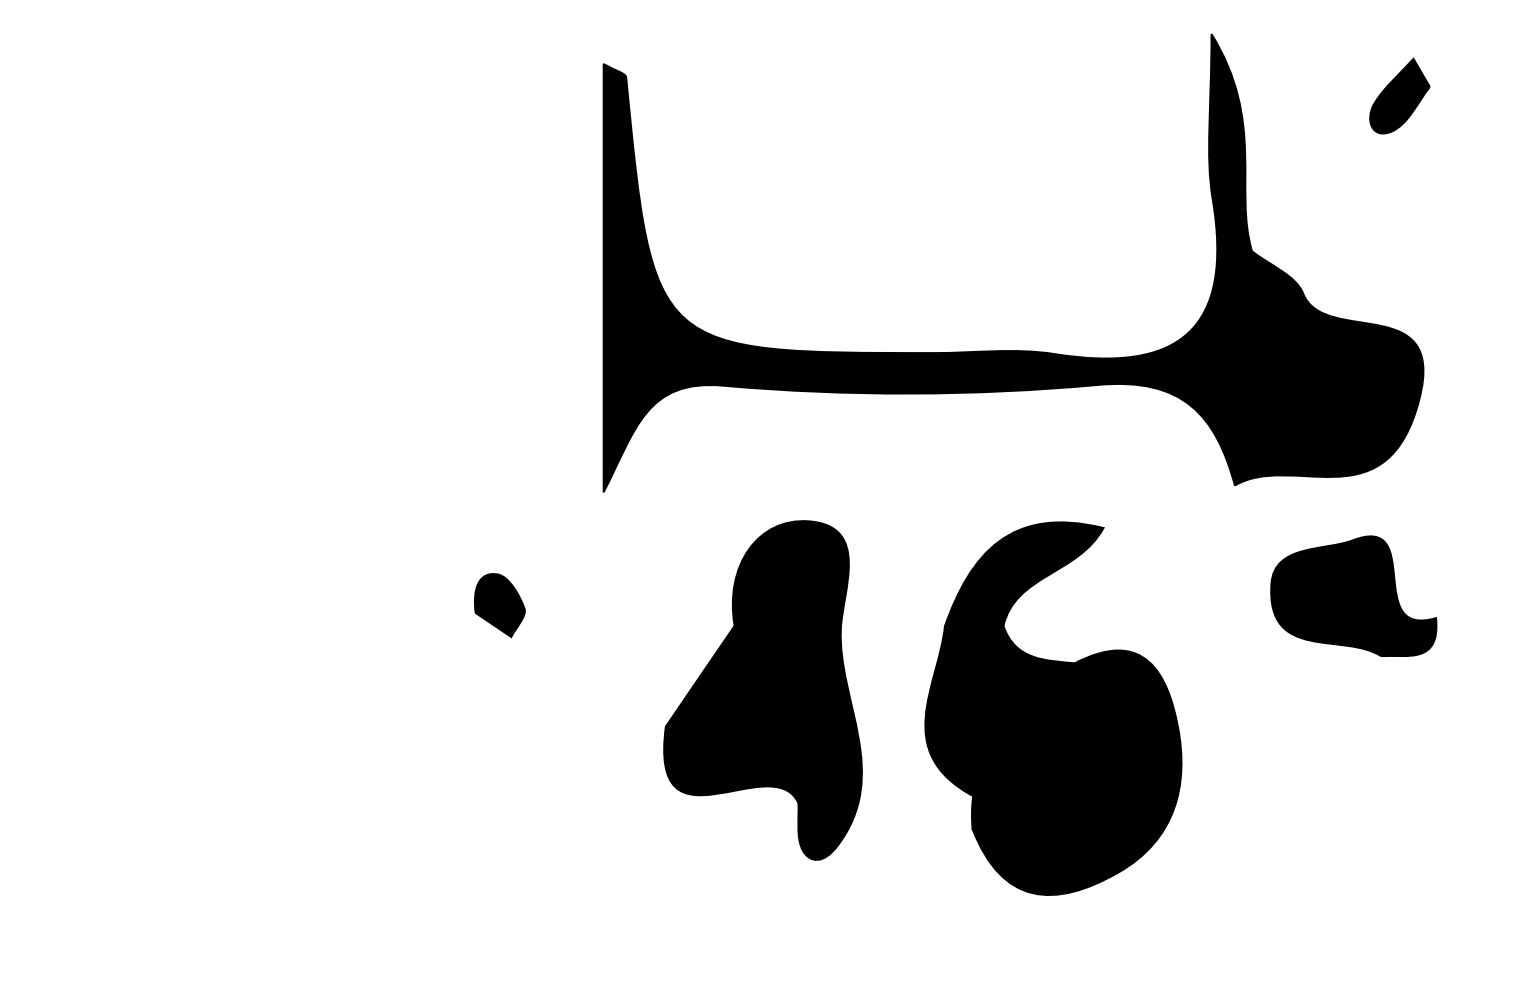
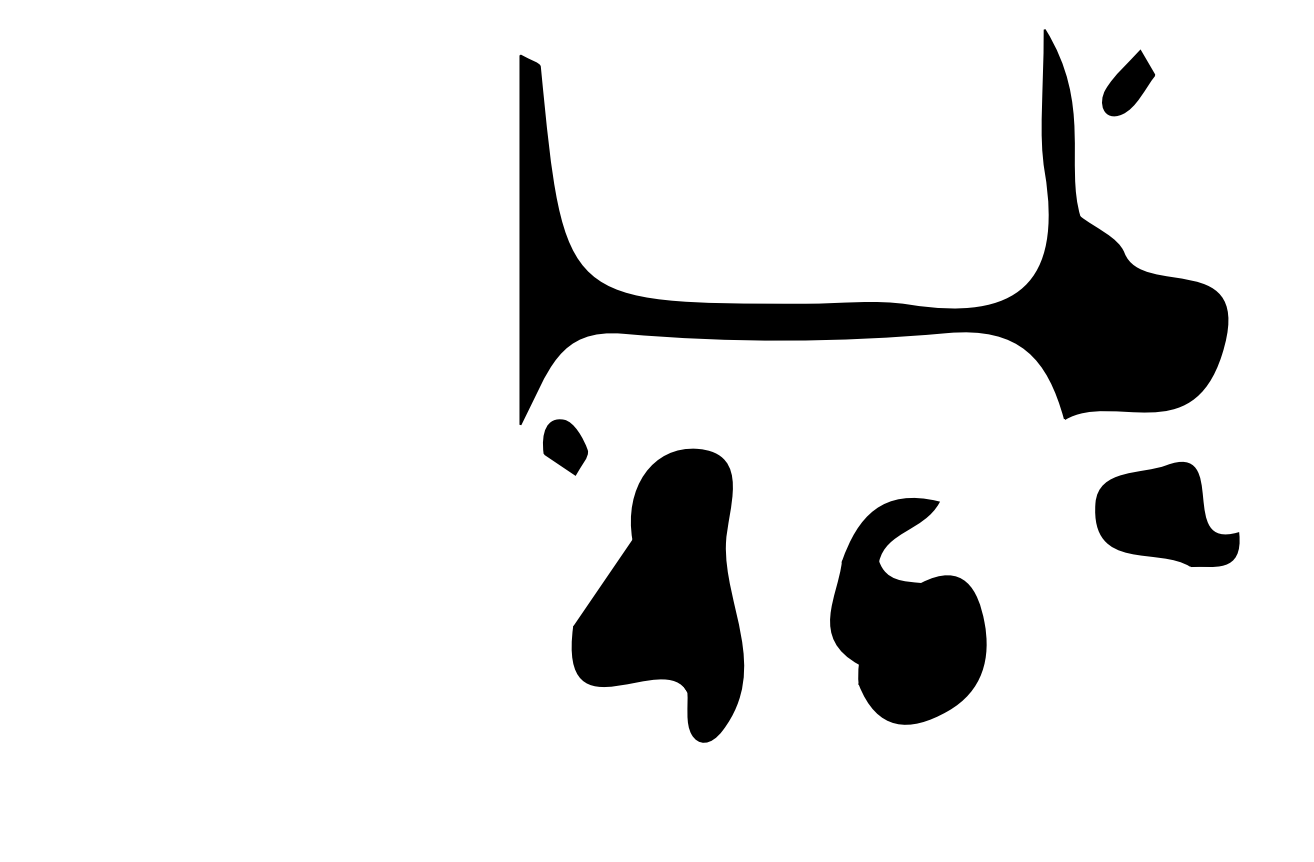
part: (1399, 95) -> (1128, 82), moved
part: (499, 605) -> (565, 447), moved
part: (1053, 708) -> (908, 611), size x0.7

